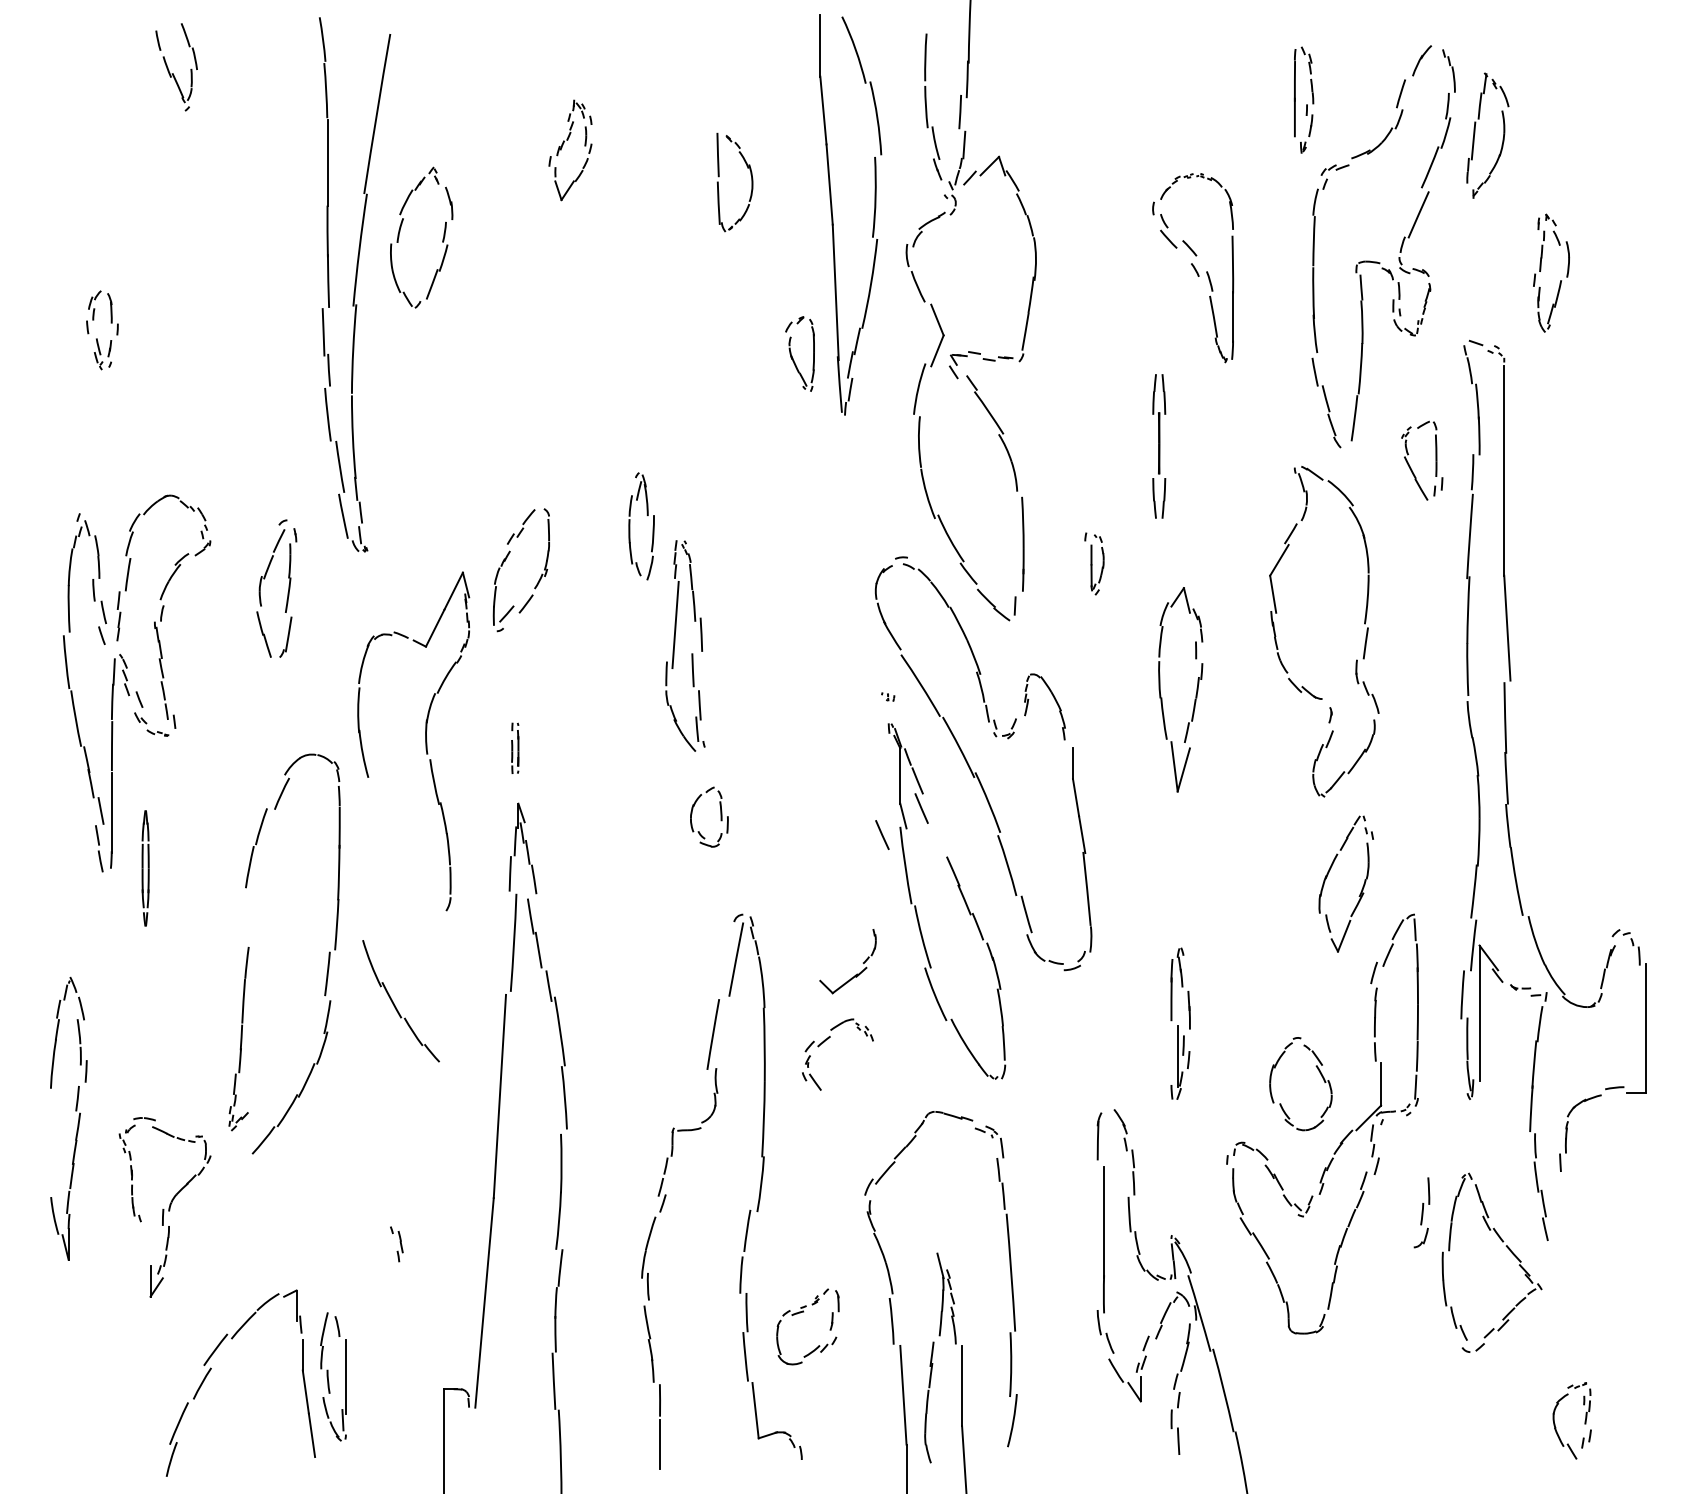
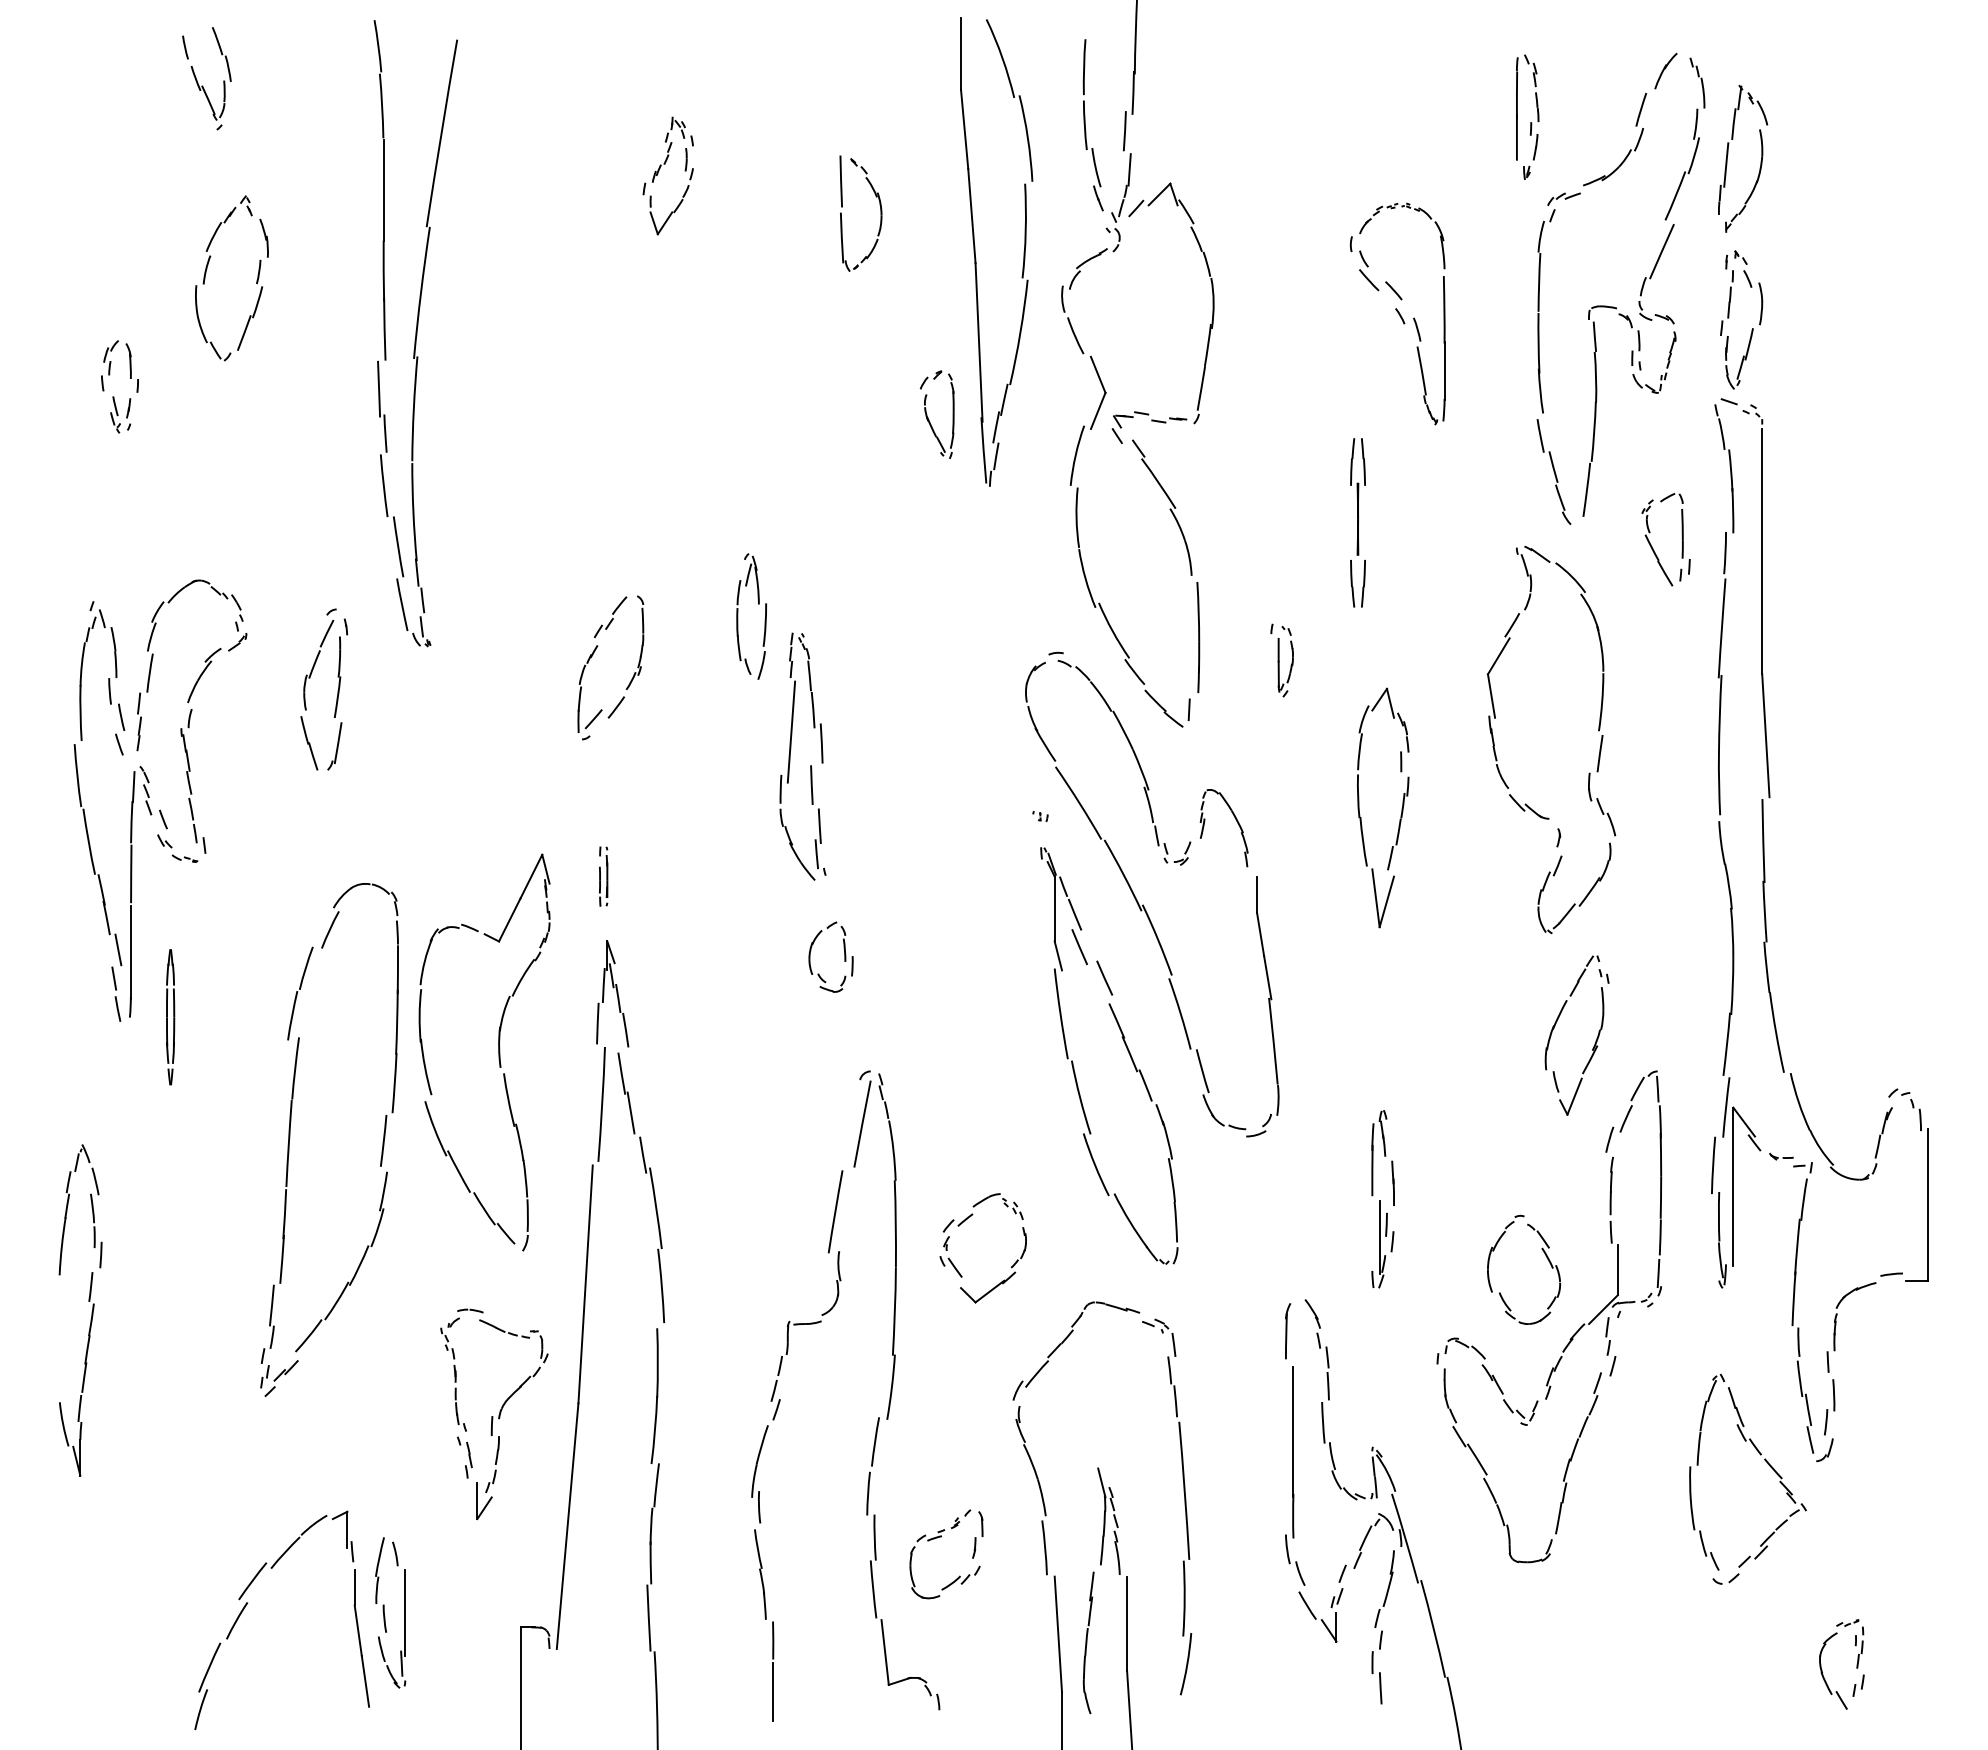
part: (442, 239) -> (256, 280), moved
part: (1541, 271) -> (1729, 317), moved
part: (425, 741) -> (498, 1052), moved
line: (882, 834) -> (1104, 977), moved
part: (862, 963) -> (1010, 1267), moved
part: (238, 1038) -> (279, 1216), size x1.67
part: (165, 1207) -> (494, 1414), moved
part: (1421, 1212) -> (1825, 1420), moved

